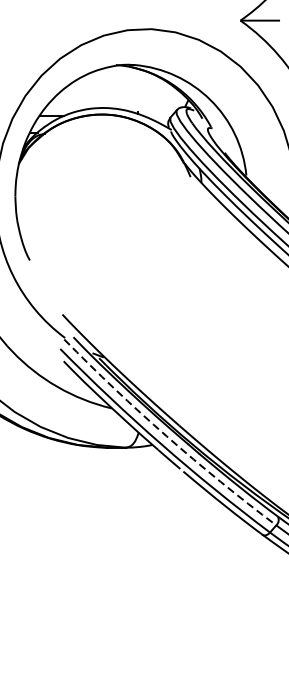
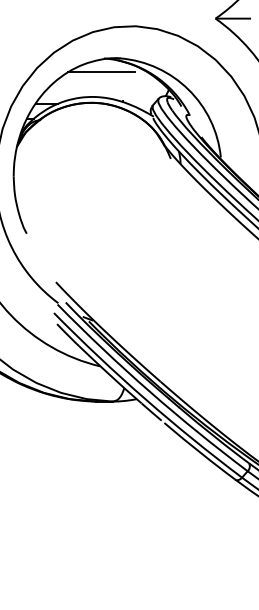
line: (113, 80) -> (101, 72), added
arc: (166, 436) -> (149, 391), dashed -> solid

